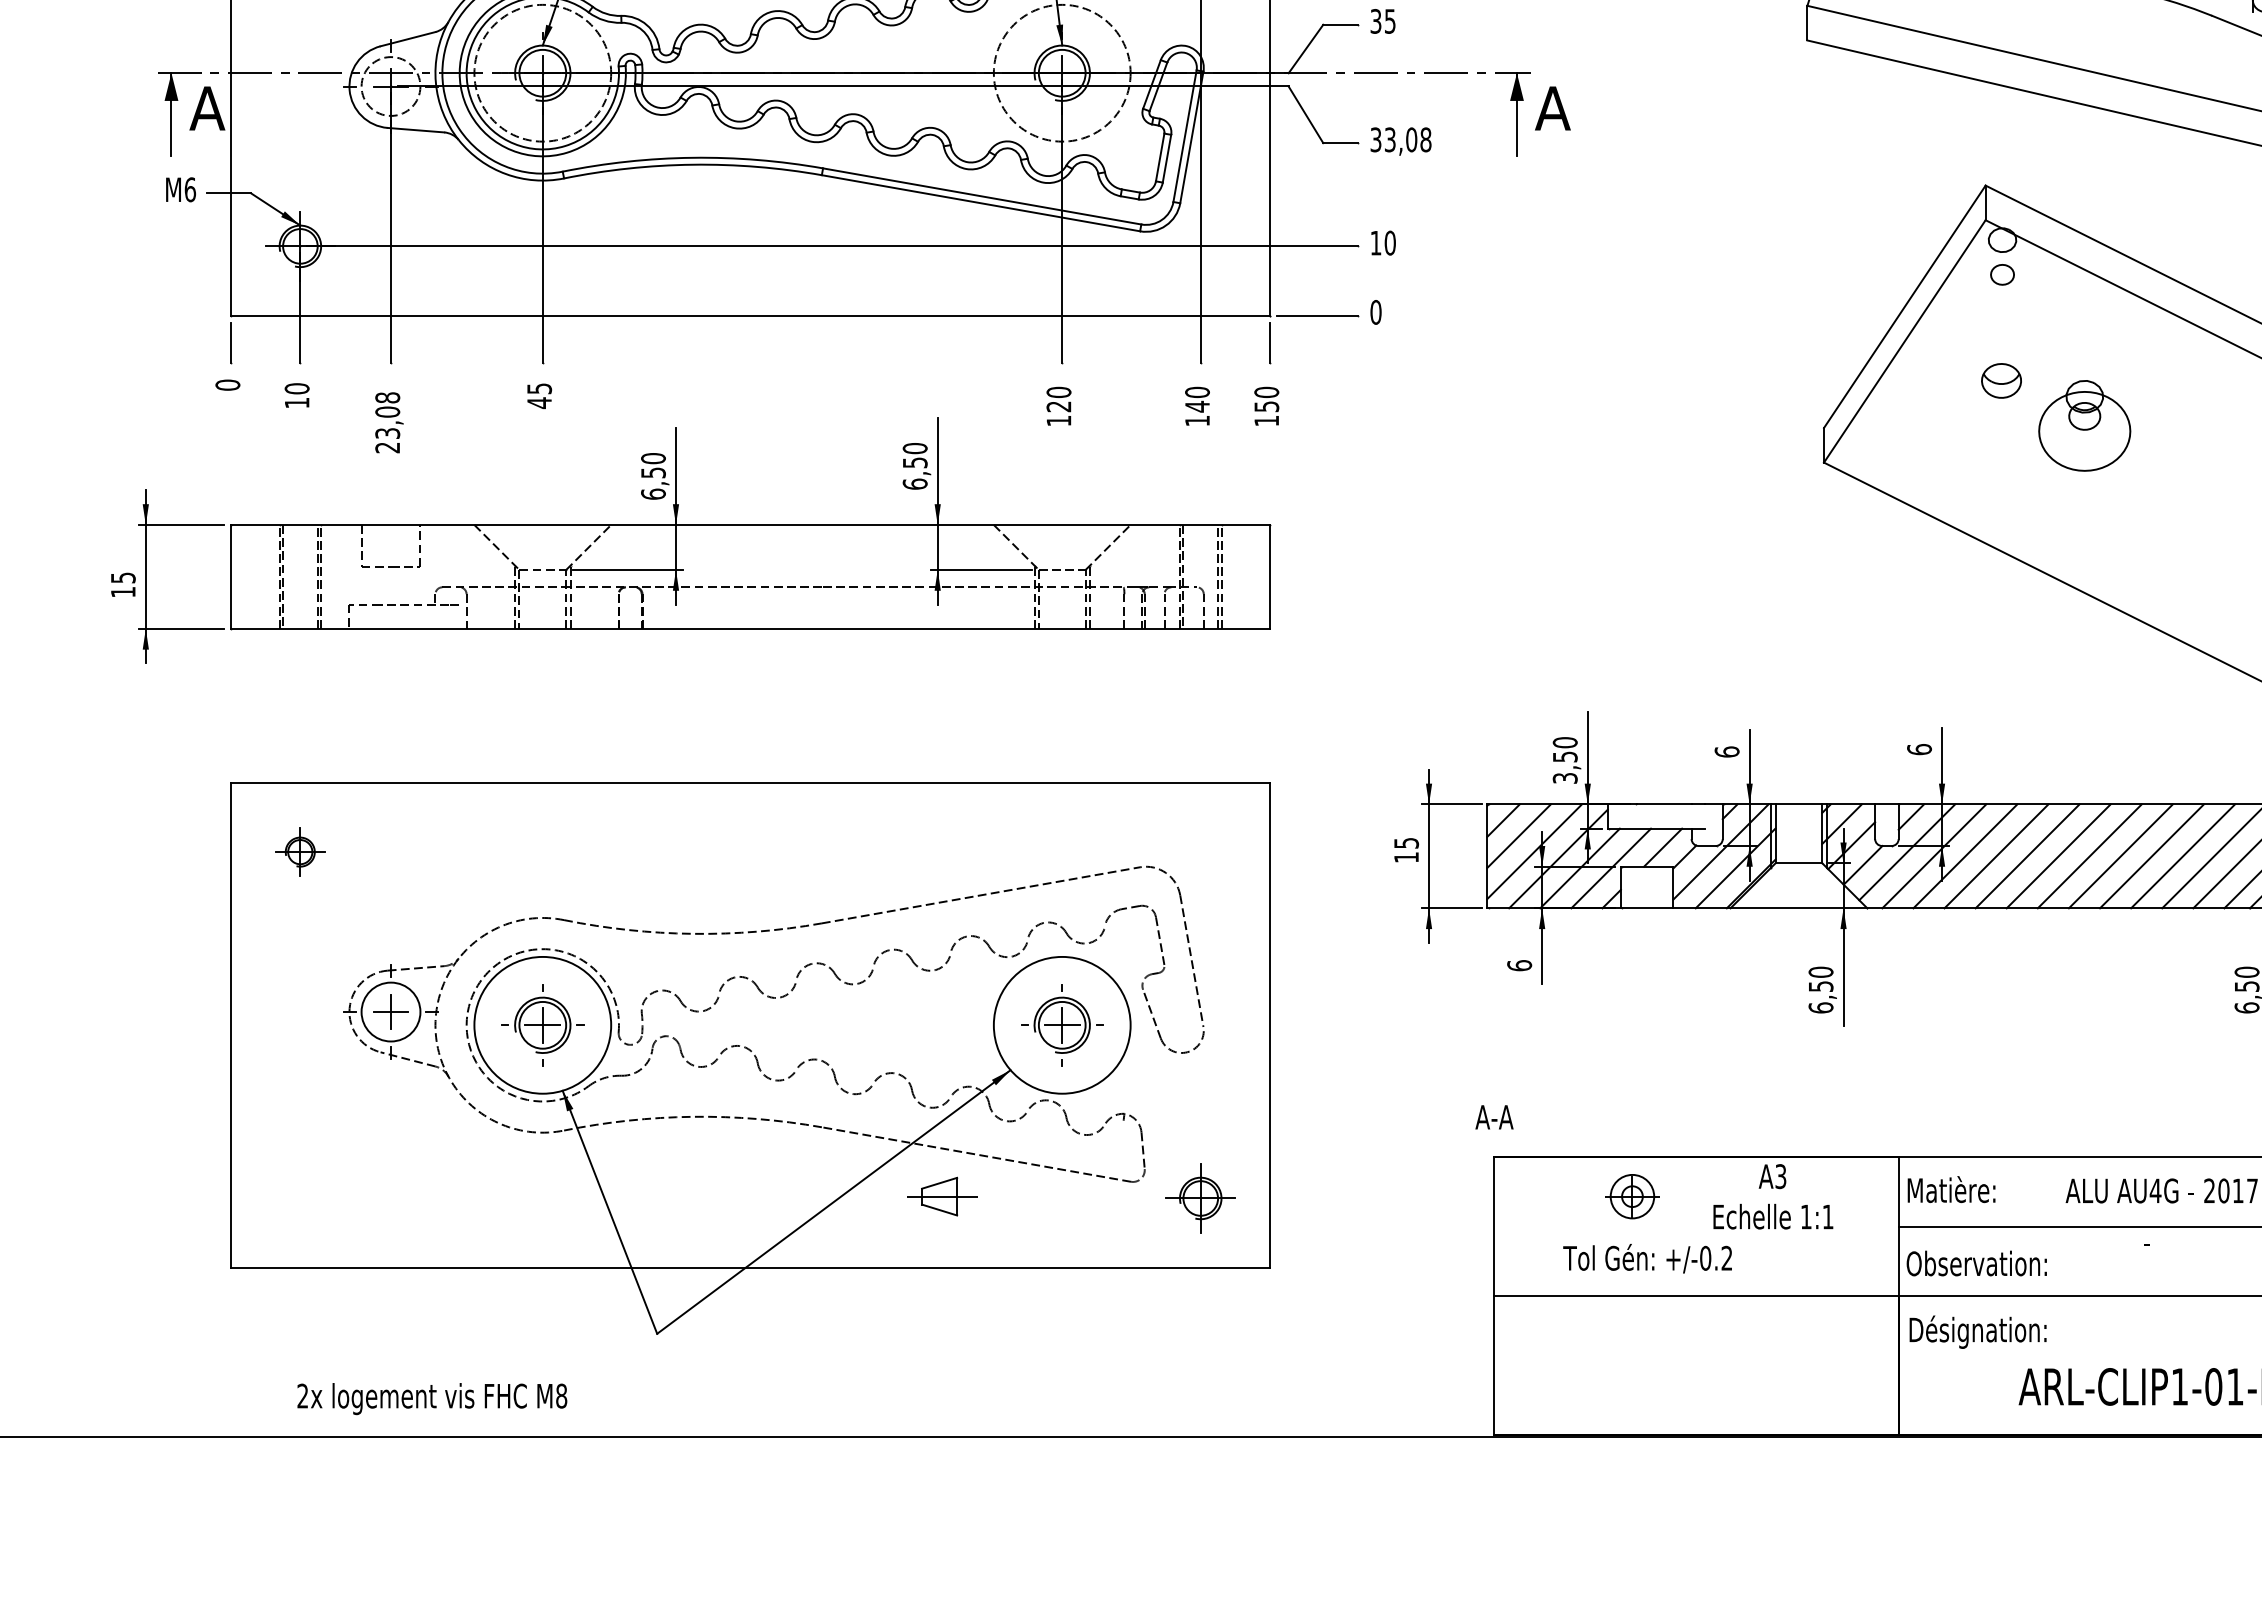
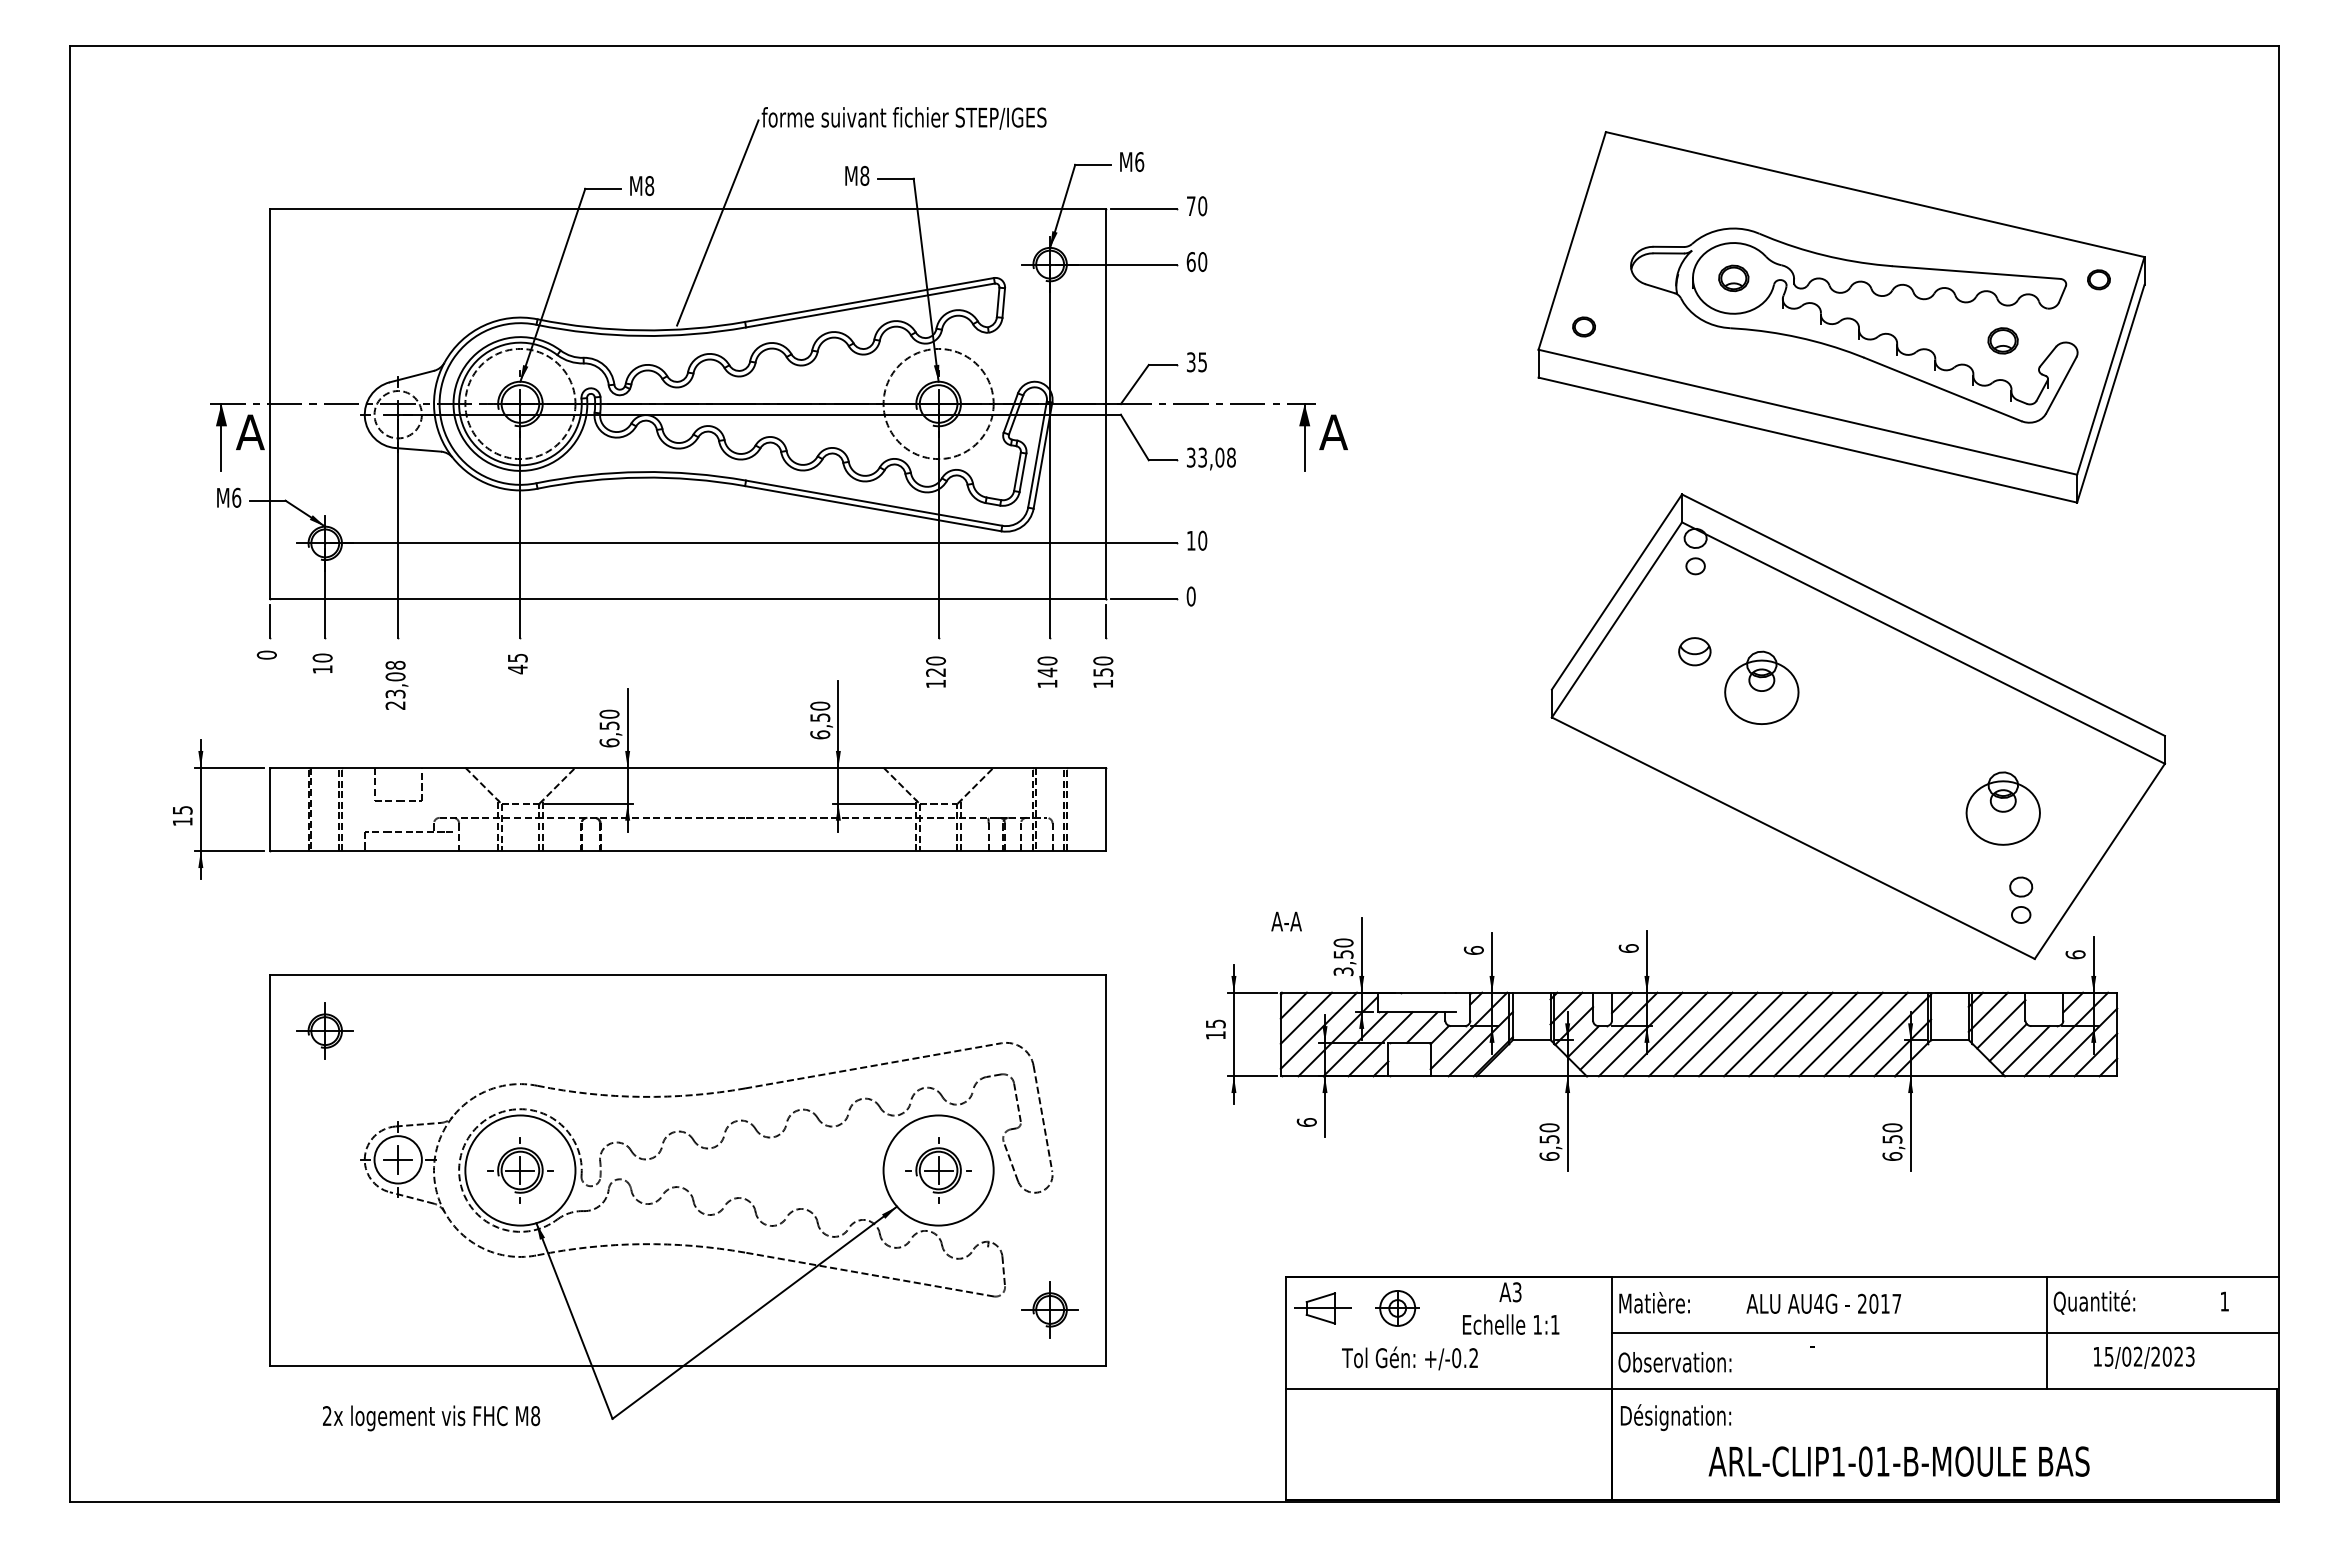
part: (299, 851) -> (324, 1030), size x1.43
text: (1494, 1117) -> (1286, 921), moved
part: (941, 1196) -> (1322, 1308), moved
text: (432, 1399) -> (431, 1418), moved

